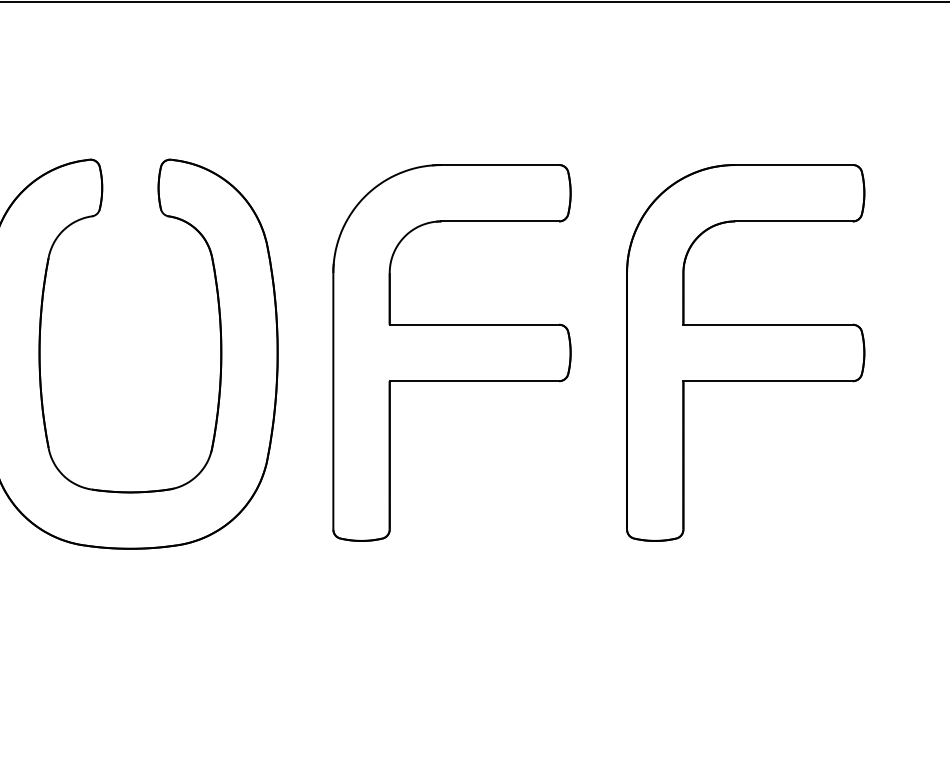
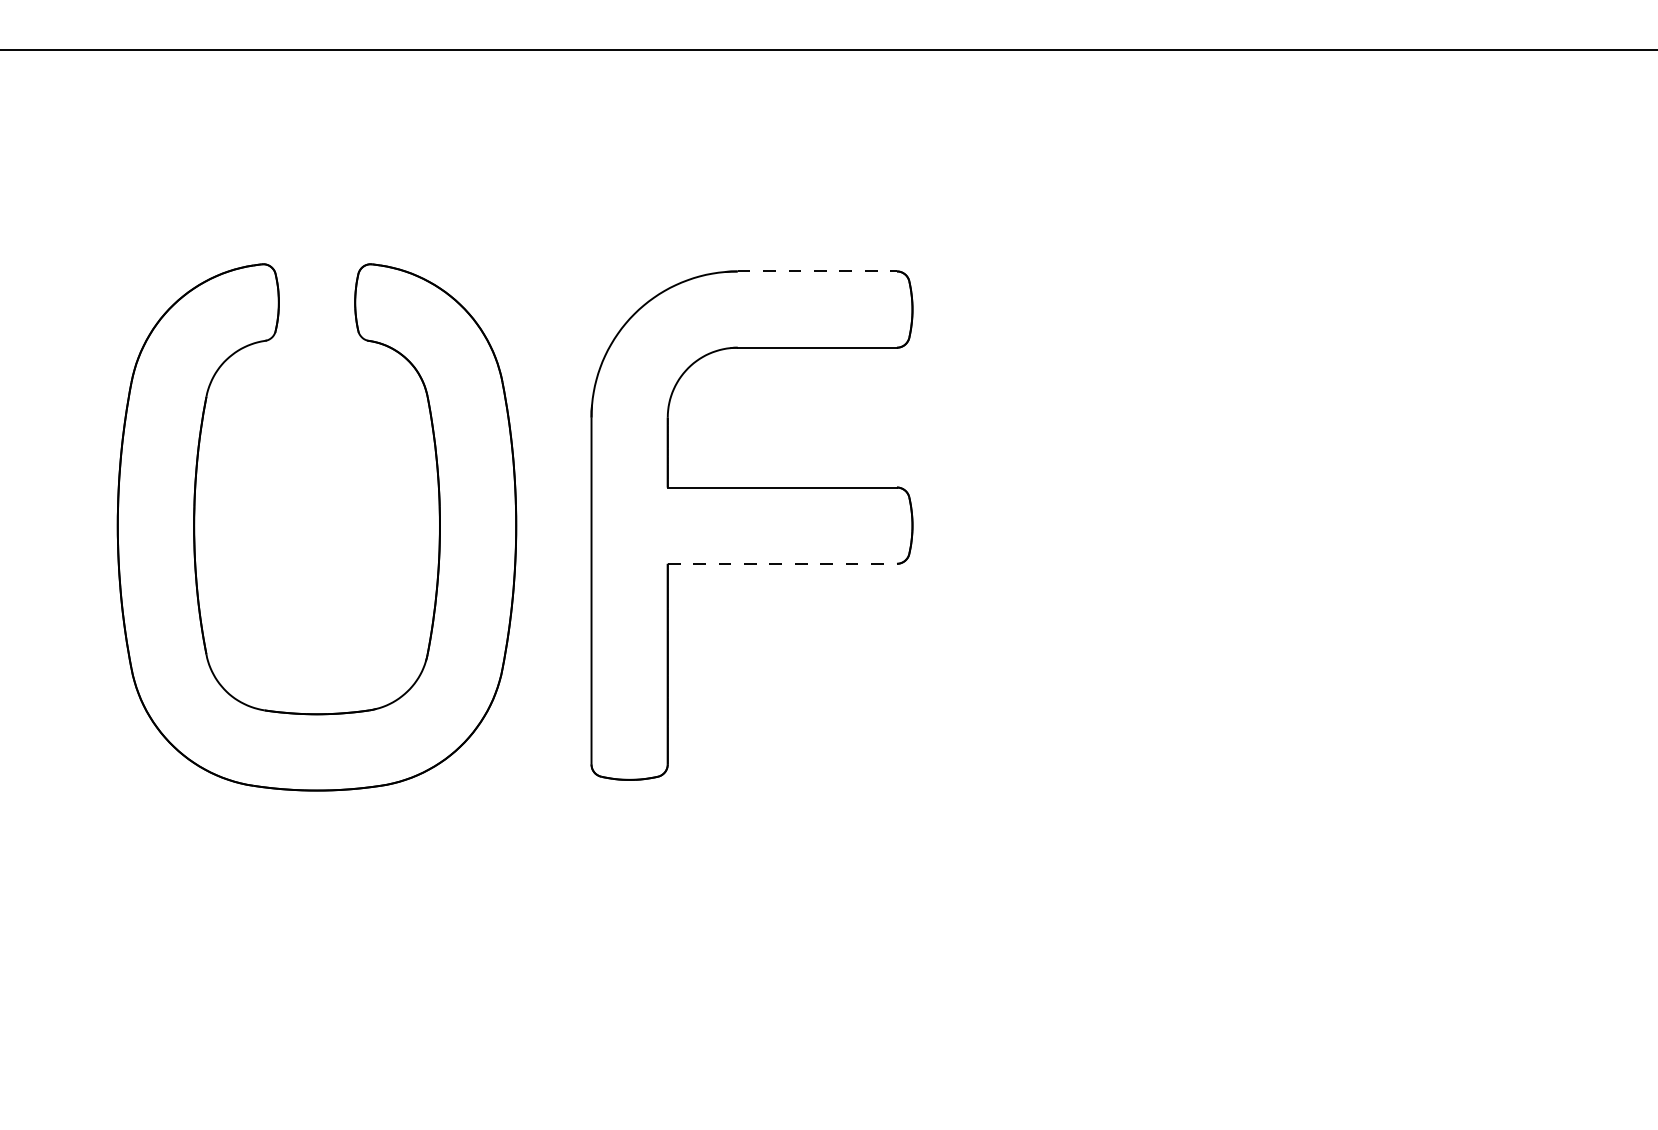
line: (500, 165) -> (817, 271), solid -> dashed
part: (745, 352) -> (1148, 525), removed
line: (474, 380) -> (782, 563), solid -> dashed

